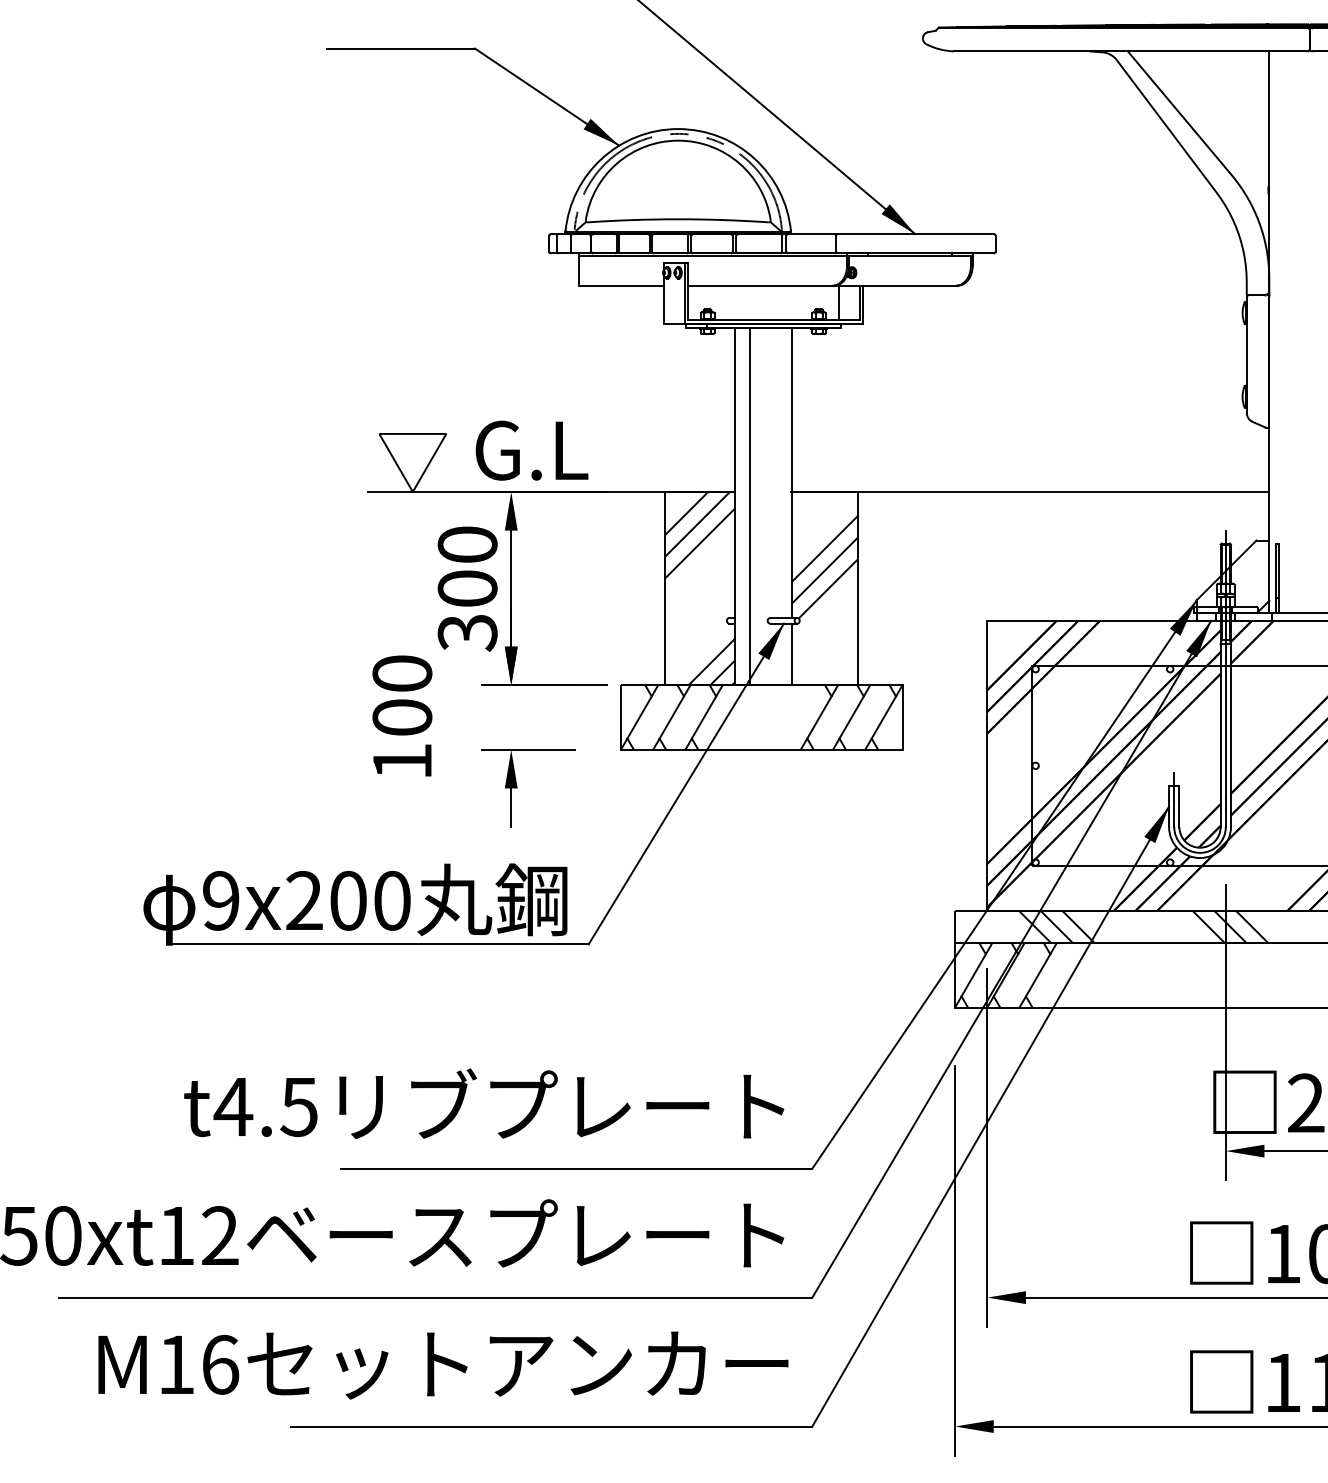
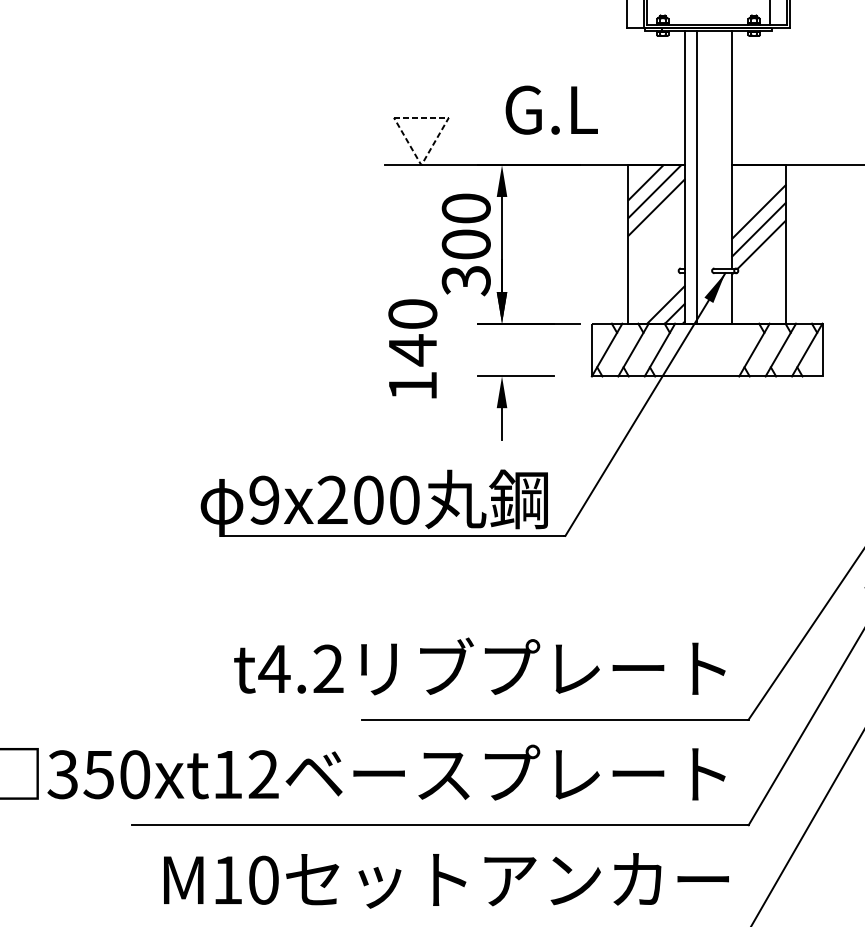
text: (531, 450) -> (551, 110), moved
line: (429, 463) -> (435, 142), solid -> dashed
text: (402, 717) -> (412, 350), 100 -> 140
text: (298, 1107) -> (327, 669), t4.5 -> t4.2
text: (220, 1364) -> (263, 880), M16 -> M10

